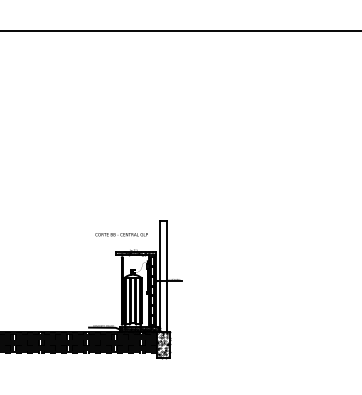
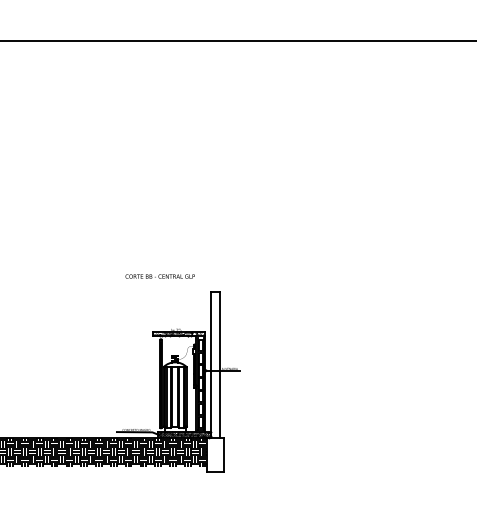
text: (121, 234) -> (160, 276), moved
hatch: (163, 344) -> (215, 454), removed

